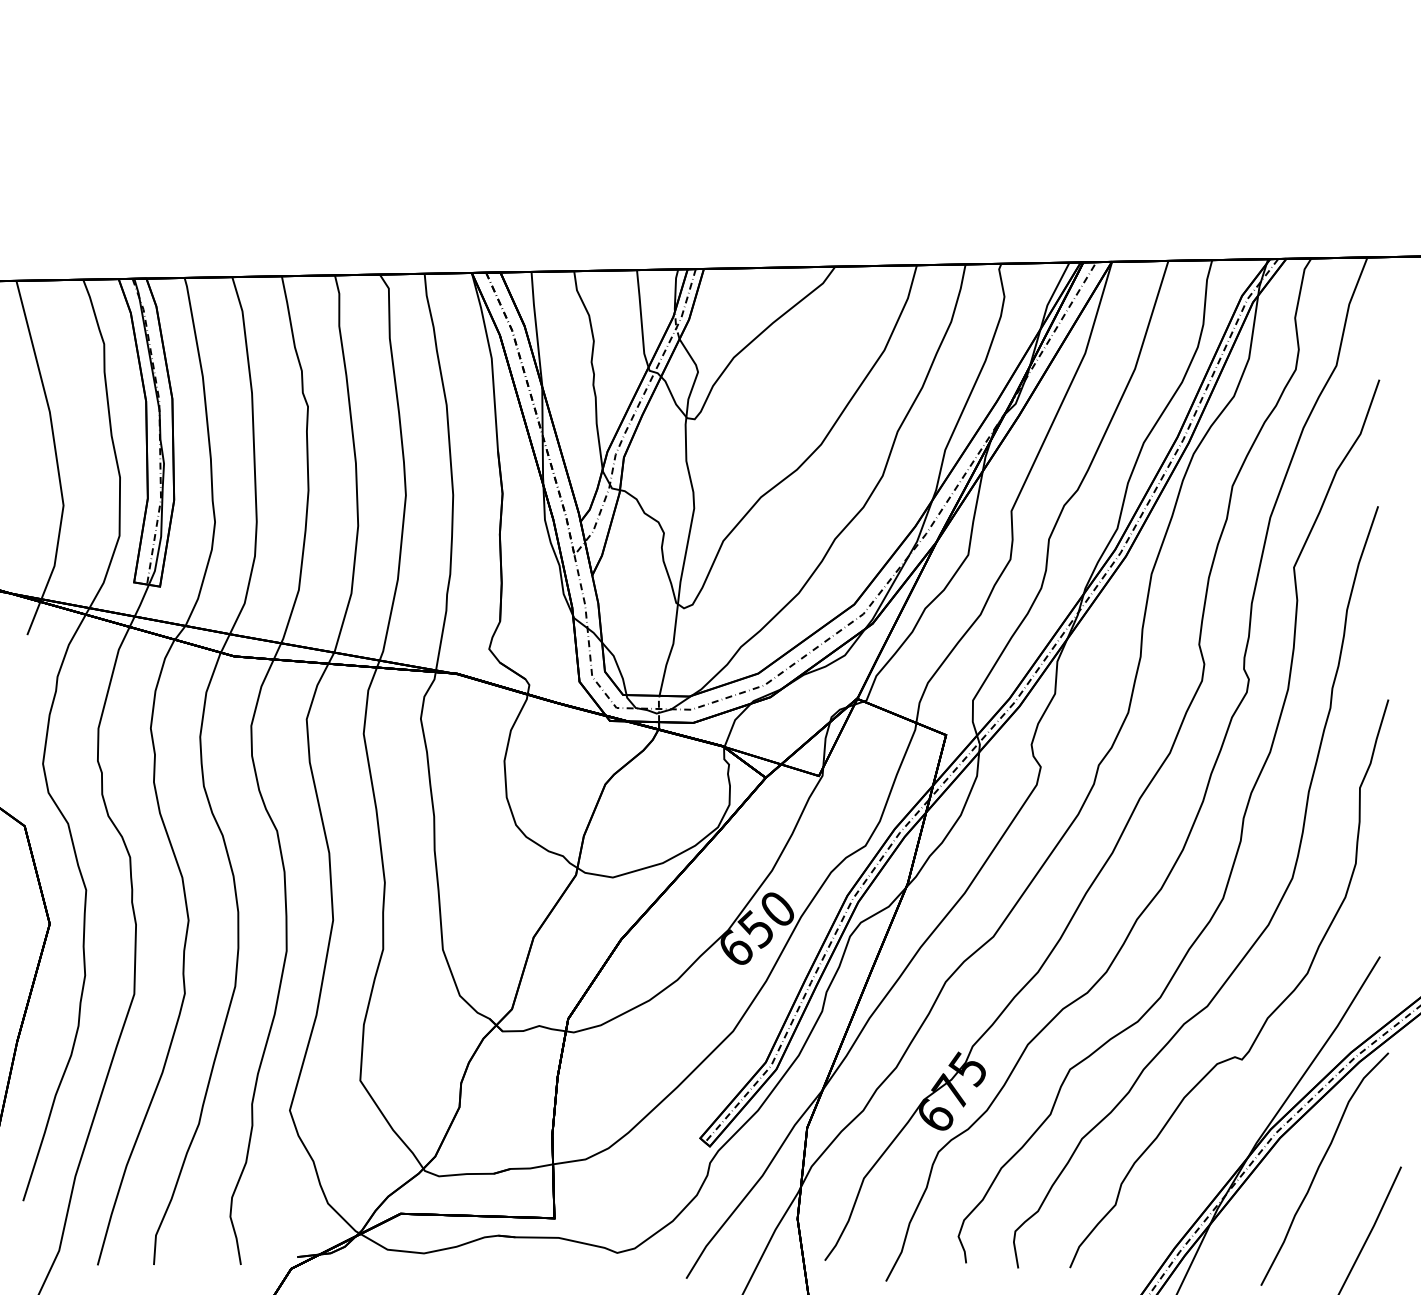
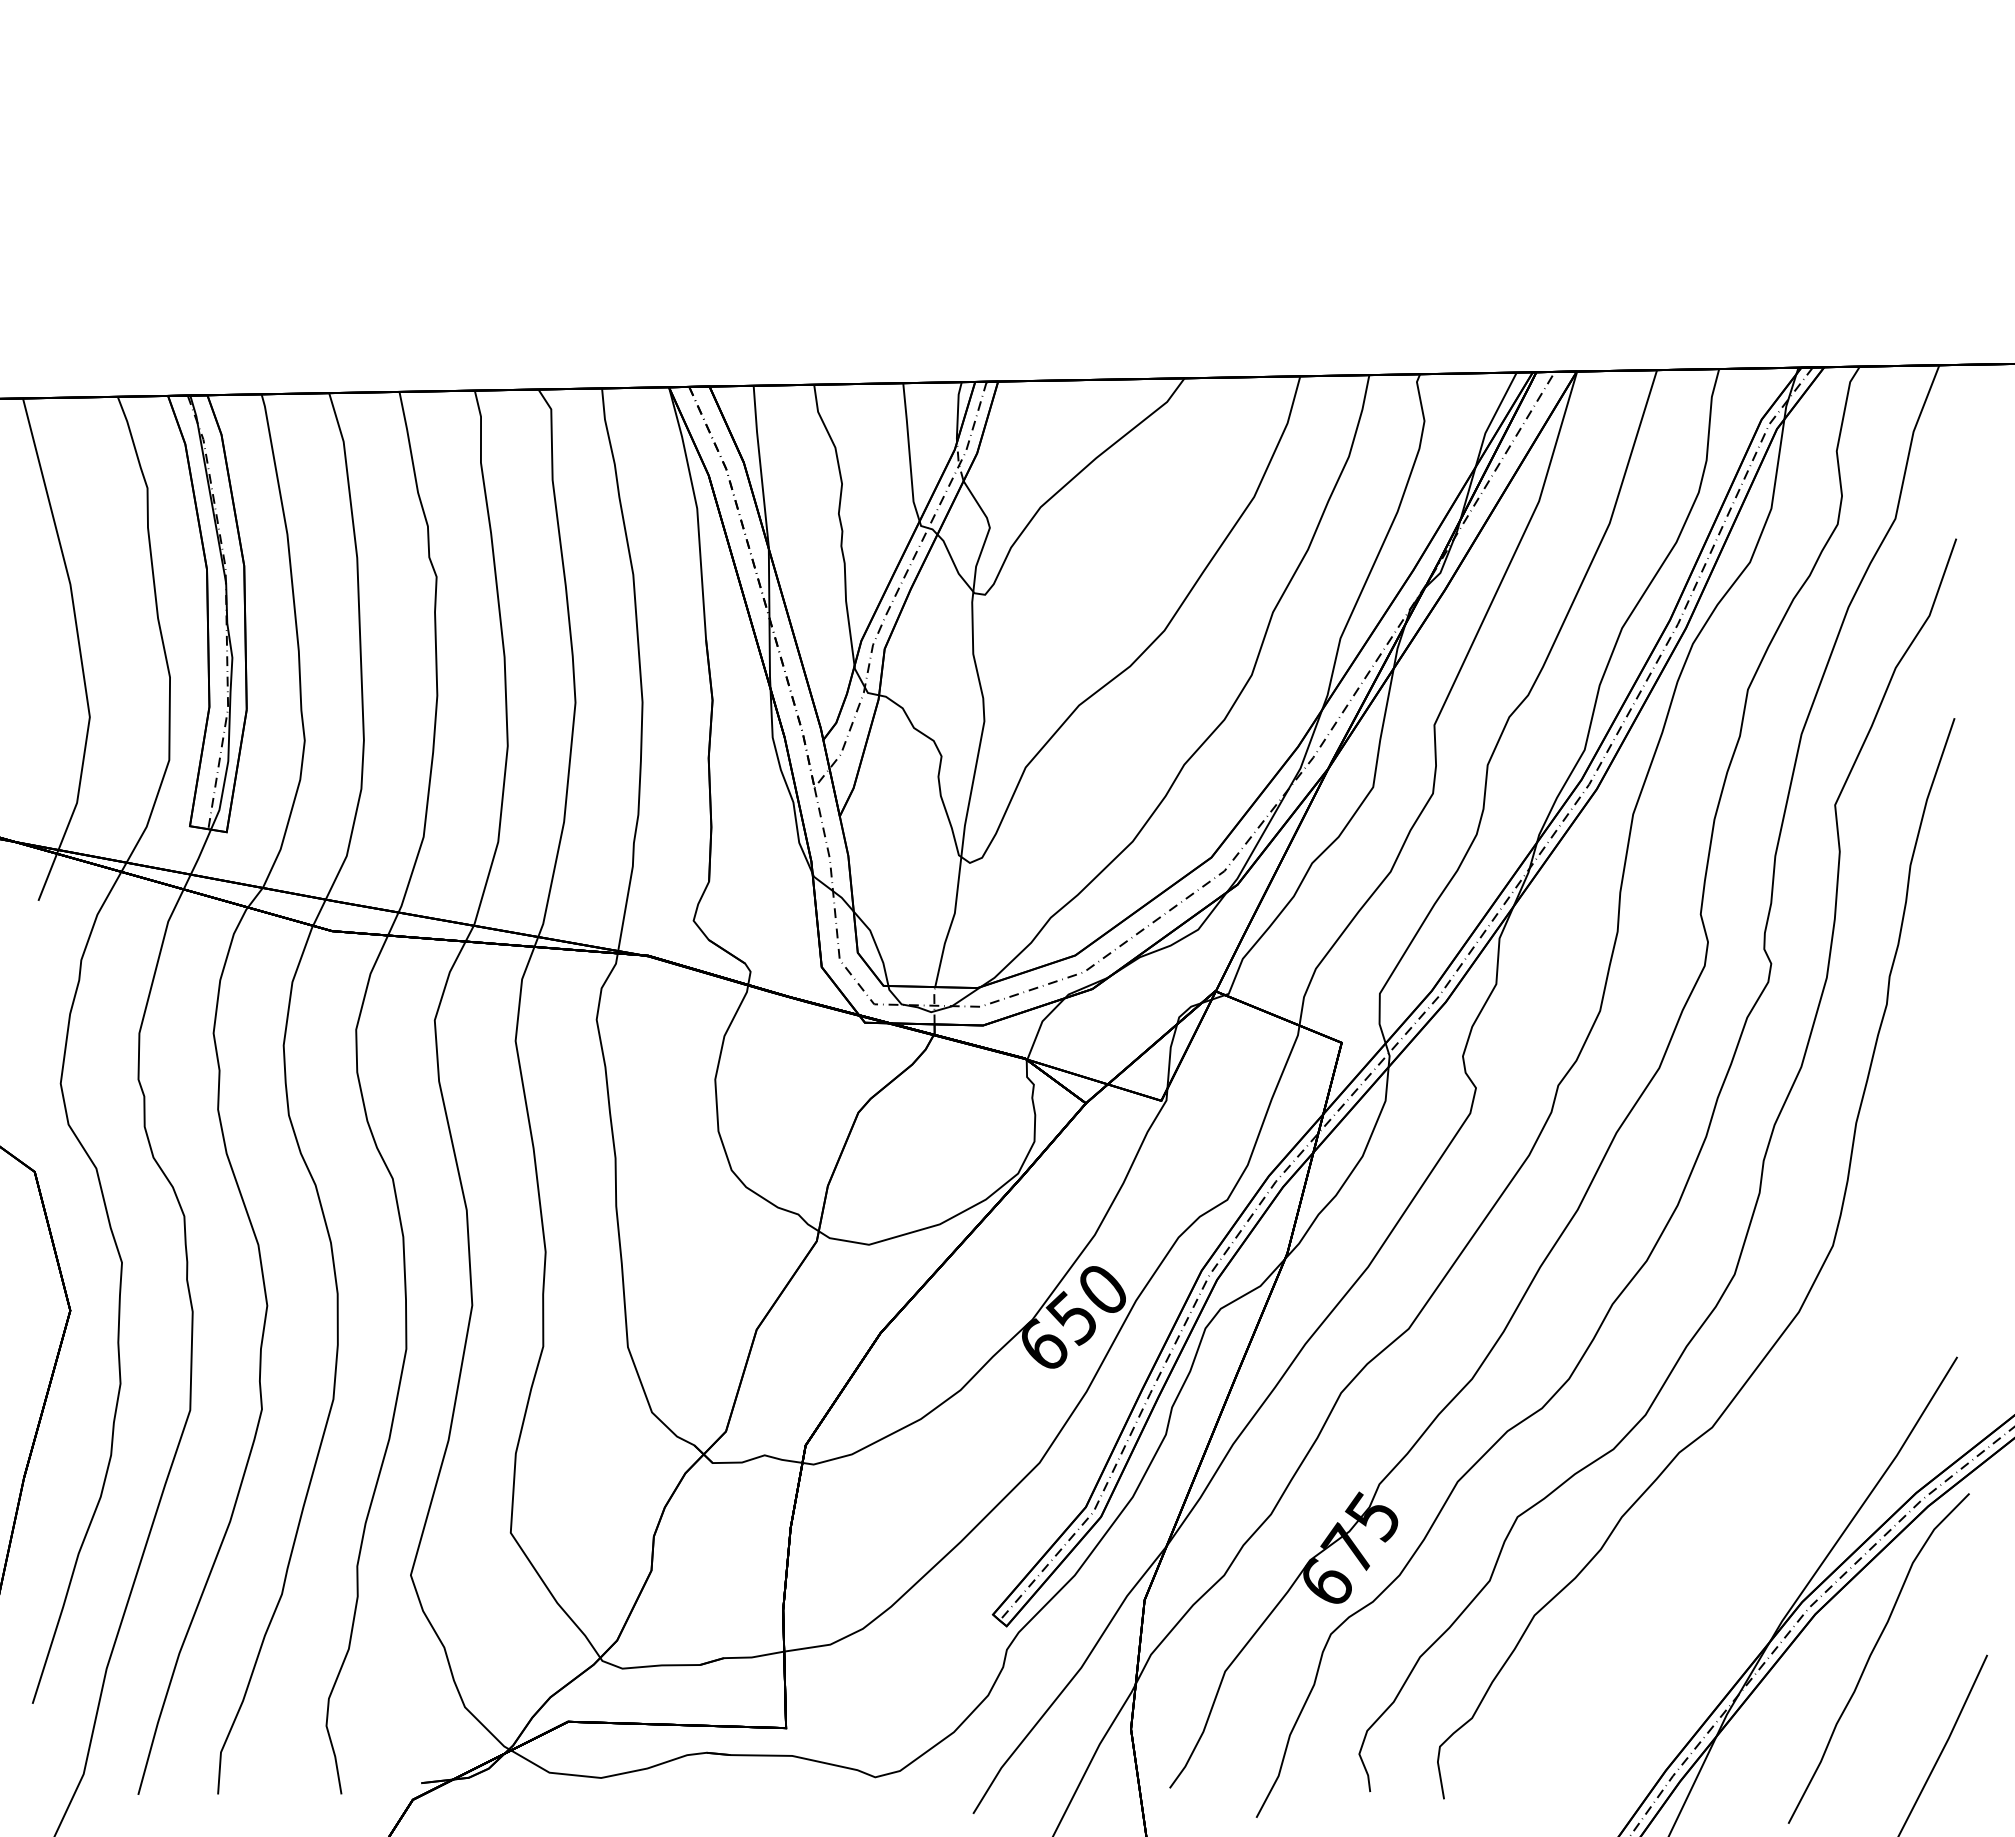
curve: (1266, 1018) -> (1796, 1444), removed

